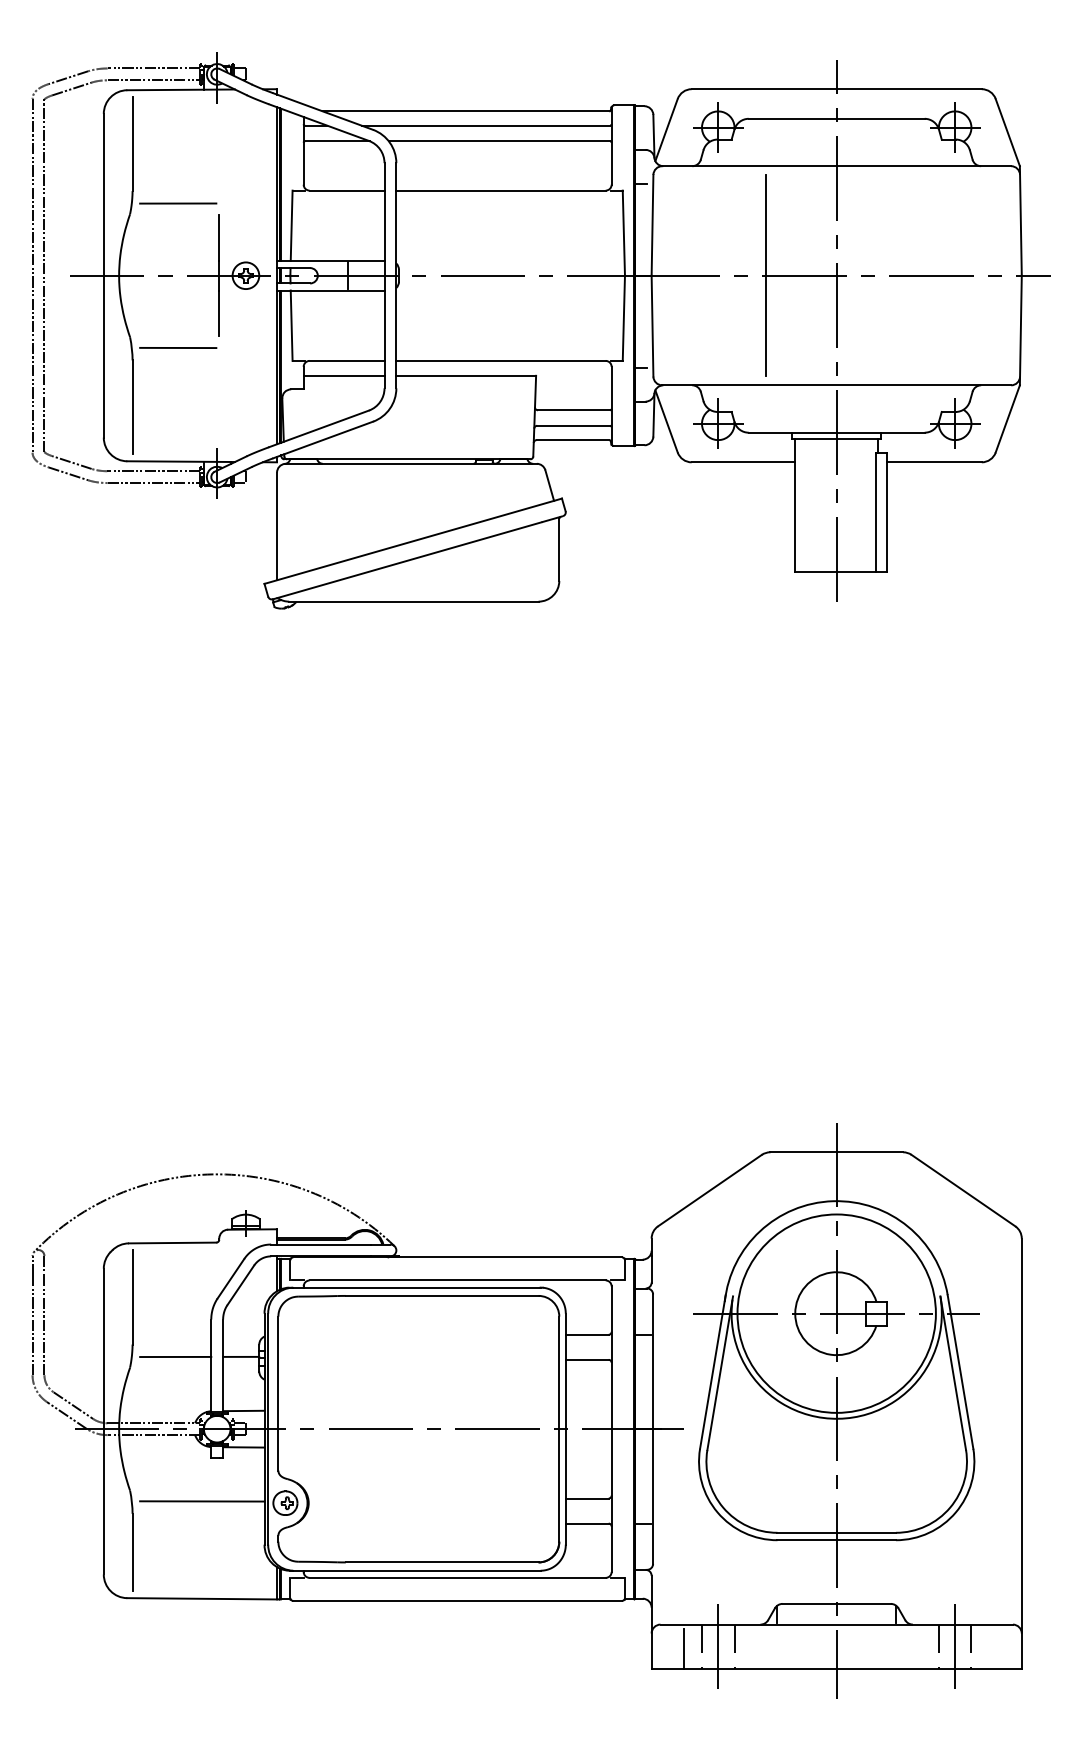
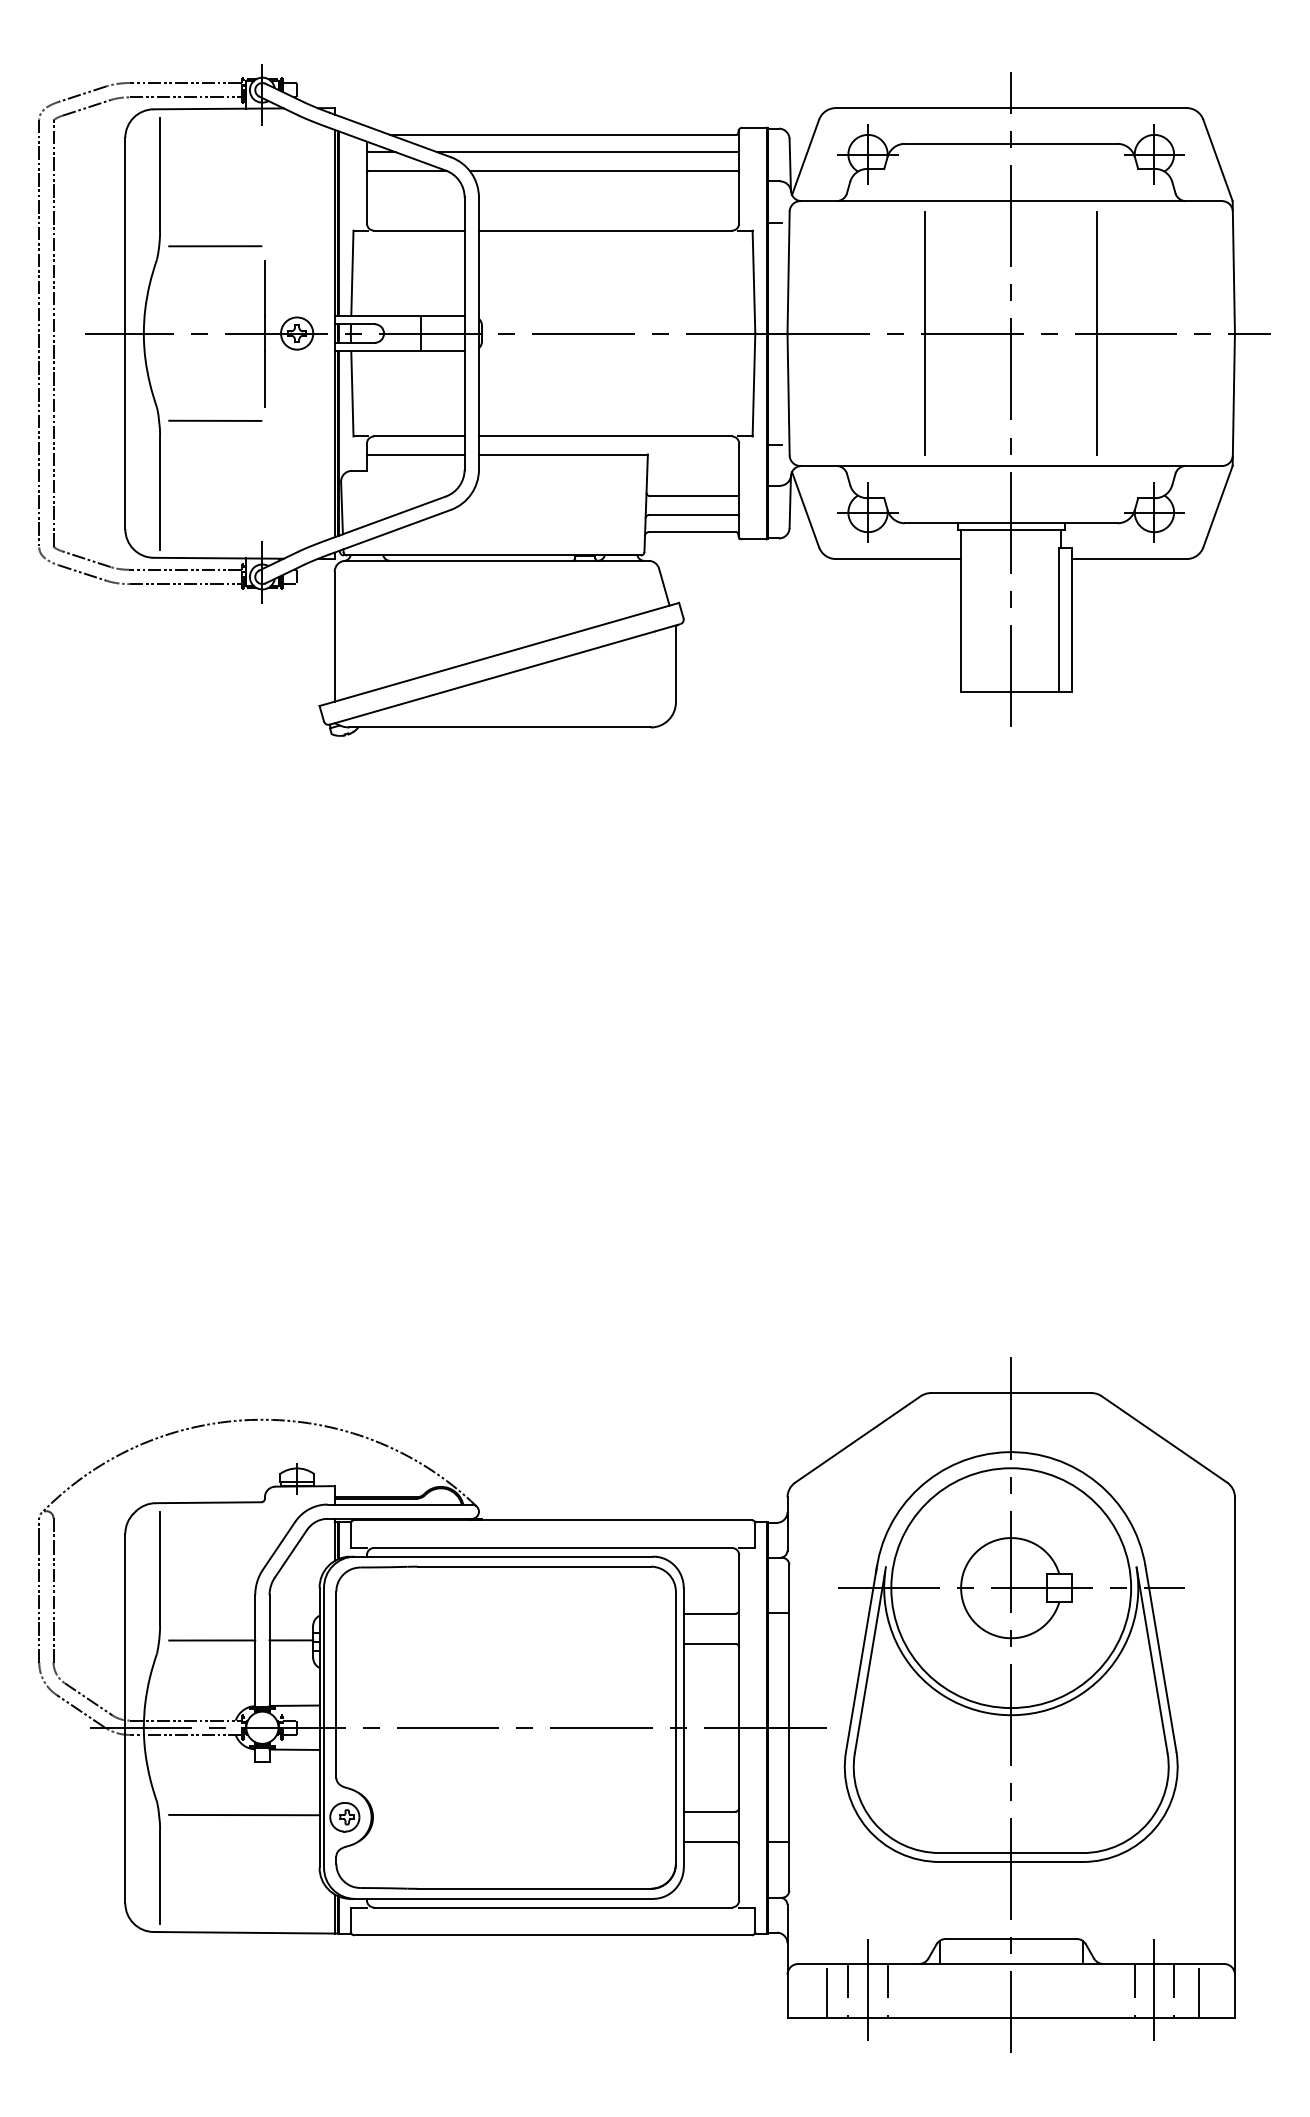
line: (908, 275) -> (1097, 333), added
line: (992, 1649) -> (1199, 1993), added

